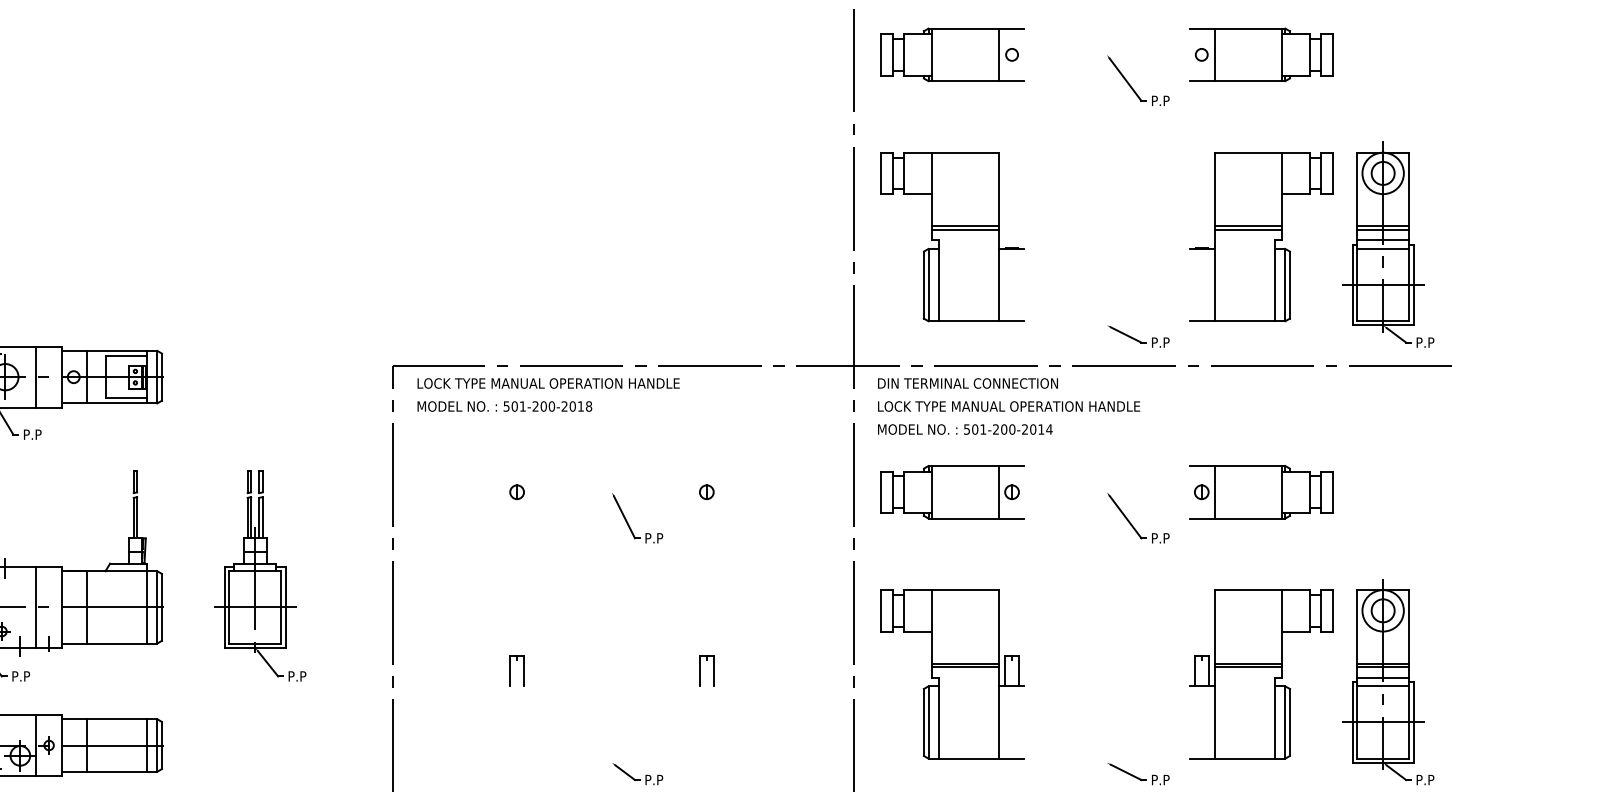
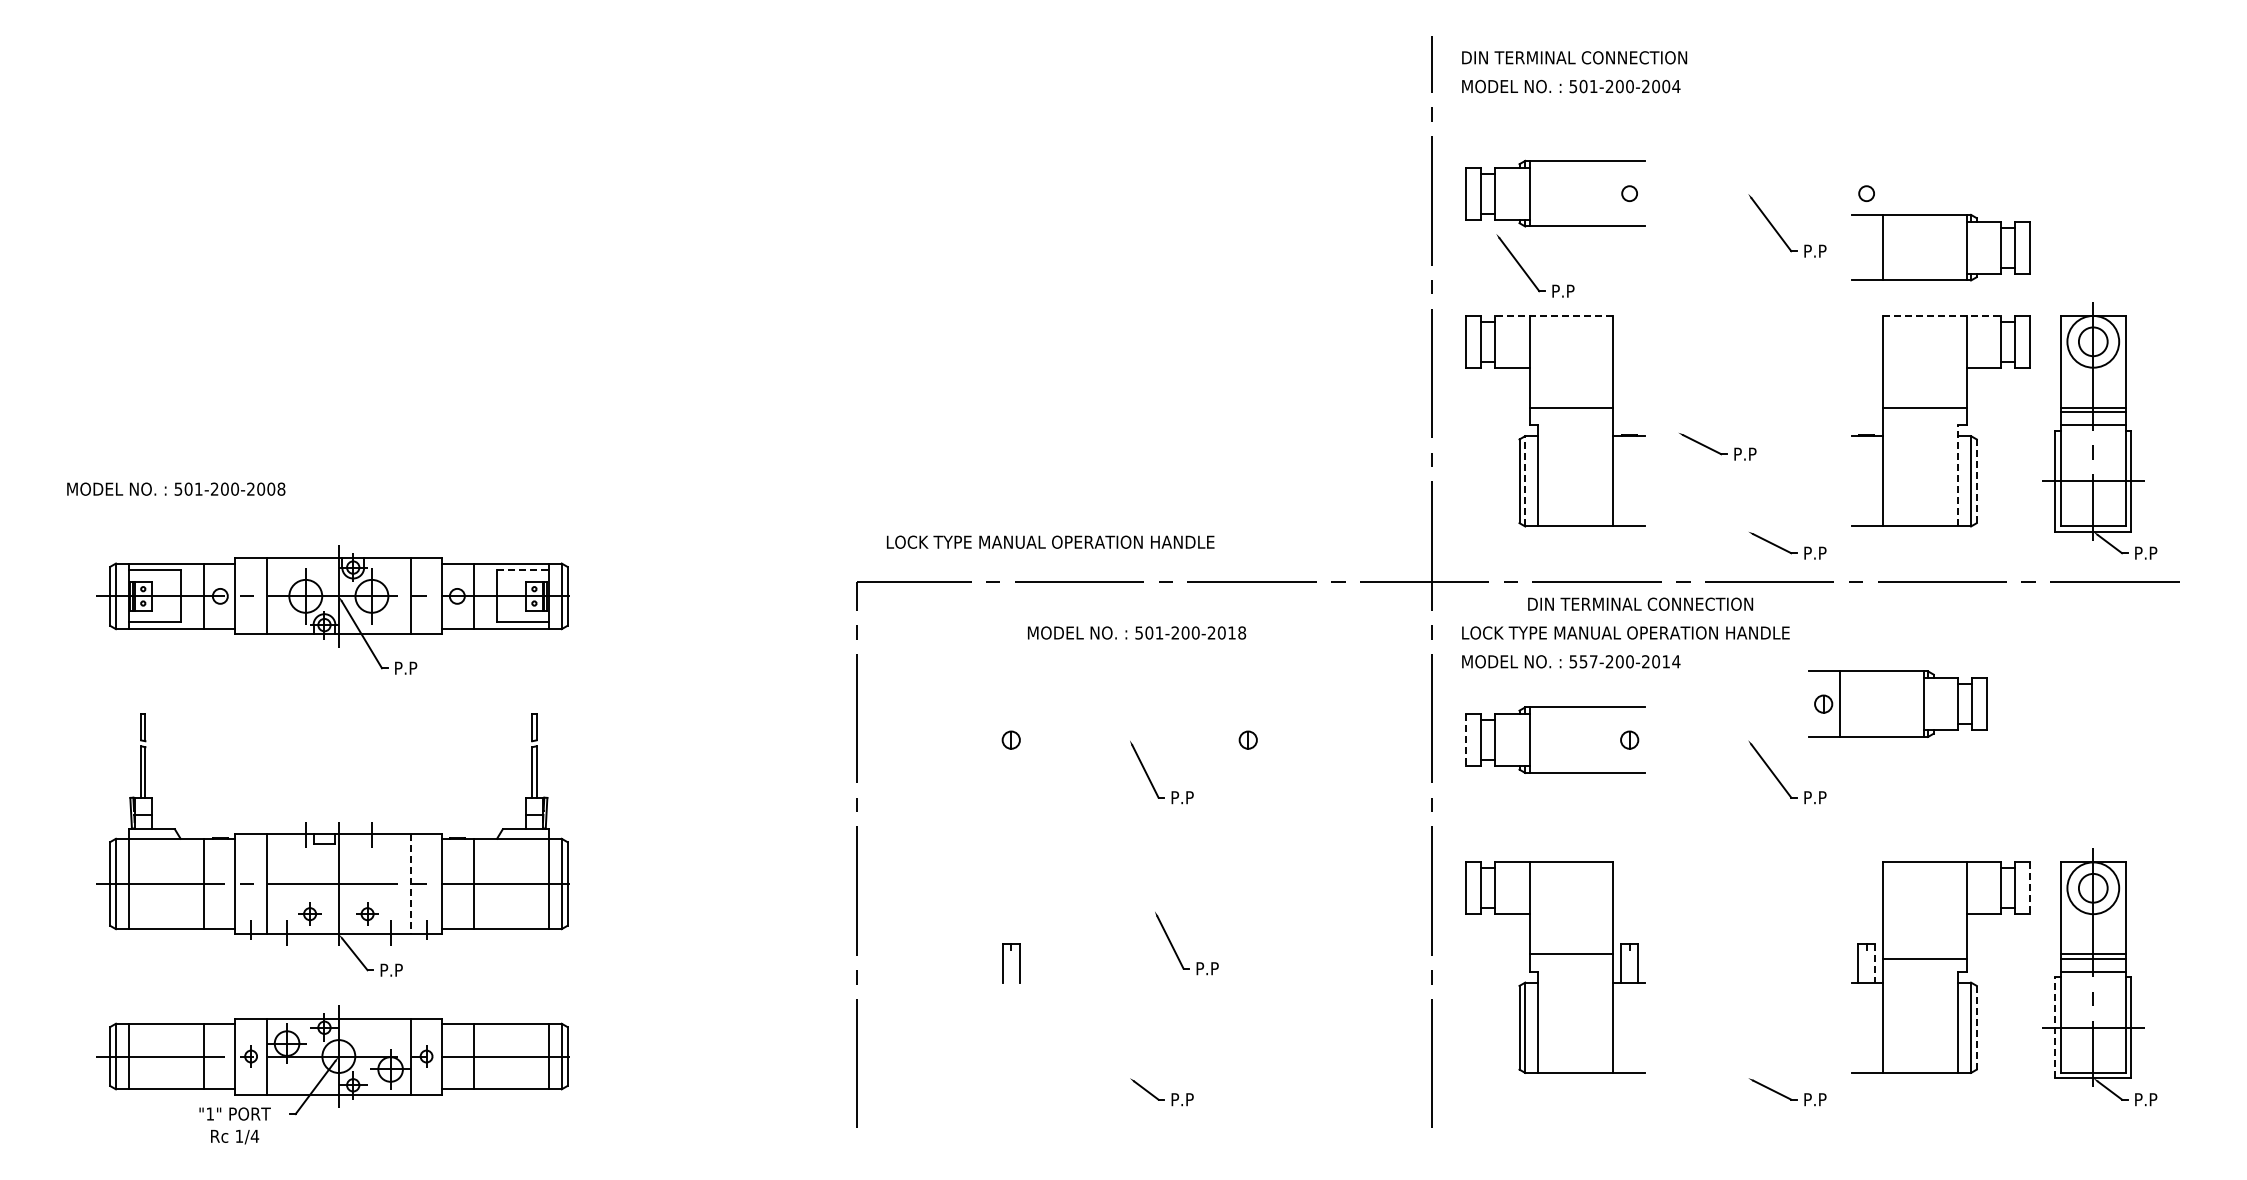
line: (998, 54) -> (1612, 193), removed
part: (1260, 54) -> (1940, 247), moved
part: (930, 118) -> (1527, 273), added
line: (951, 152) -> (1554, 315), solid -> dashed
line: (1262, 152) -> (1942, 315), solid -> dashed
line: (964, 230) -> (1570, 412), removed
line: (1248, 230) -> (1924, 412), removed
line: (1383, 249) -> (2093, 436), removed
part: (1082, 257) -> (1717, 446), added
line: (1275, 280) -> (1958, 475), solid -> dashed
line: (928, 284) -> (1525, 480), solid -> dashed
line: (1289, 285) -> (1976, 481), solid -> dashed
line: (125, 356) -> (522, 570), solid -> dashed
text: (548, 382) -> (1050, 541), moved
text: (967, 382) -> (1640, 603), moved
text: (505, 406) -> (1137, 632), moved
text: (979, 429) -> (1588, 661), 501-200-2014 -> 557-200-2014
line: (998, 491) -> (1612, 739), removed
part: (1260, 491) -> (1897, 703), moved
line: (881, 492) -> (1466, 740), solid -> dashed
part: (259, 575) -> (689, 844), removed
line: (36, 607) -> (410, 884), solid -> dashed
line: (1332, 611) -> (2030, 888), solid -> dashed
part: (647, 659) -> (1174, 948), added
line: (1248, 663) -> (1924, 954), removed
line: (964, 667) -> (1570, 958), removed
part: (700, 671) -> (1240, 963), removed
line: (1208, 671) -> (1875, 963), solid -> dashed
line: (1383, 686) -> (2093, 982), removed
line: (1289, 722) -> (1976, 1027), solid -> dashed
line: (1352, 722) -> (2055, 1027), solid -> dashed

